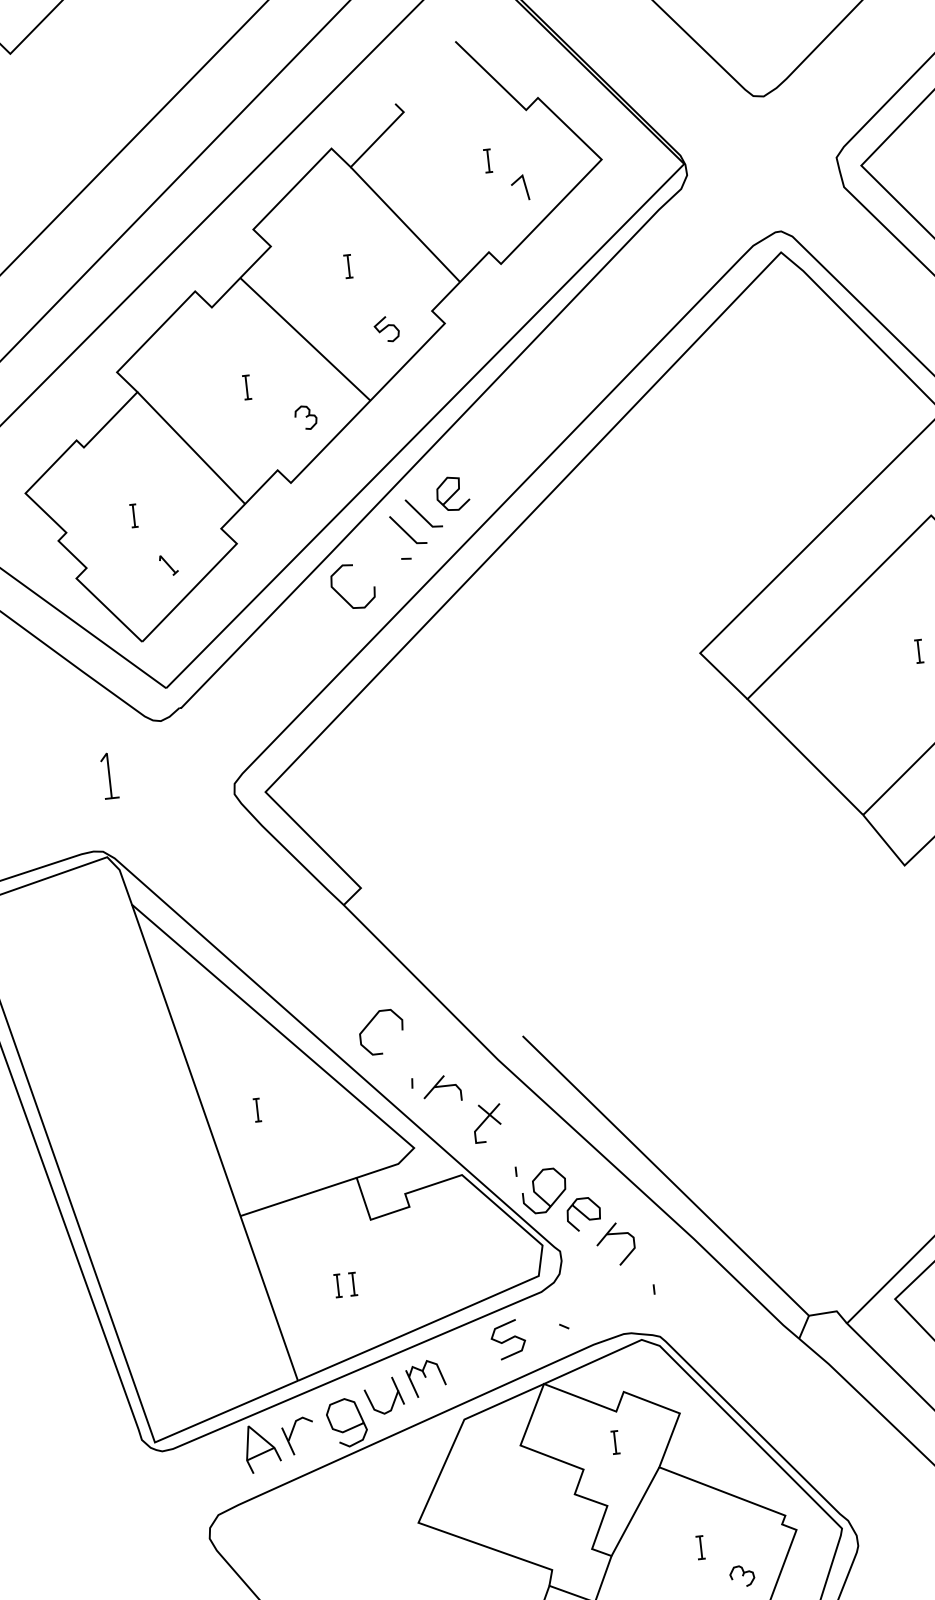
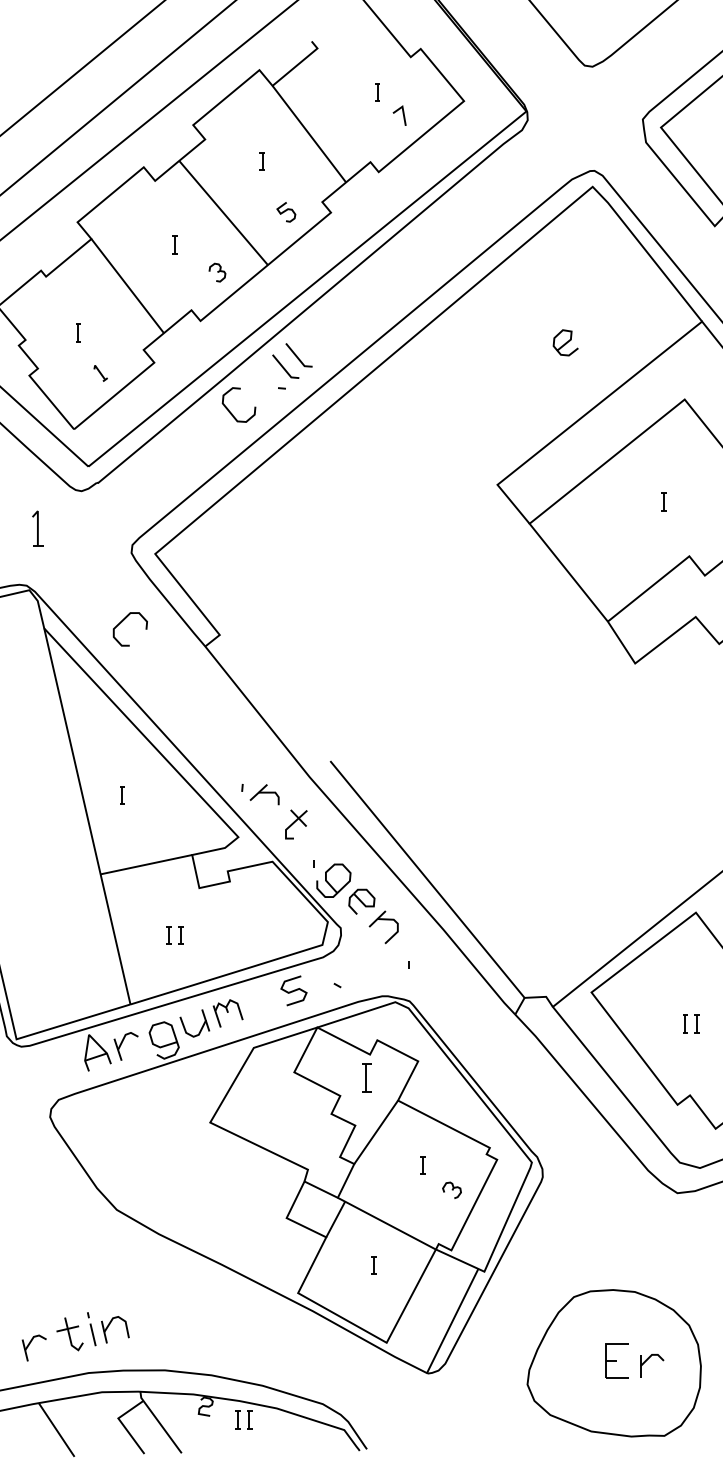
part: (452, 493) -> (565, 342), moved
curve: (370, 1024) -> (122, 622), moved
part: (615, 1441) -> (366, 1077), size x1.6

